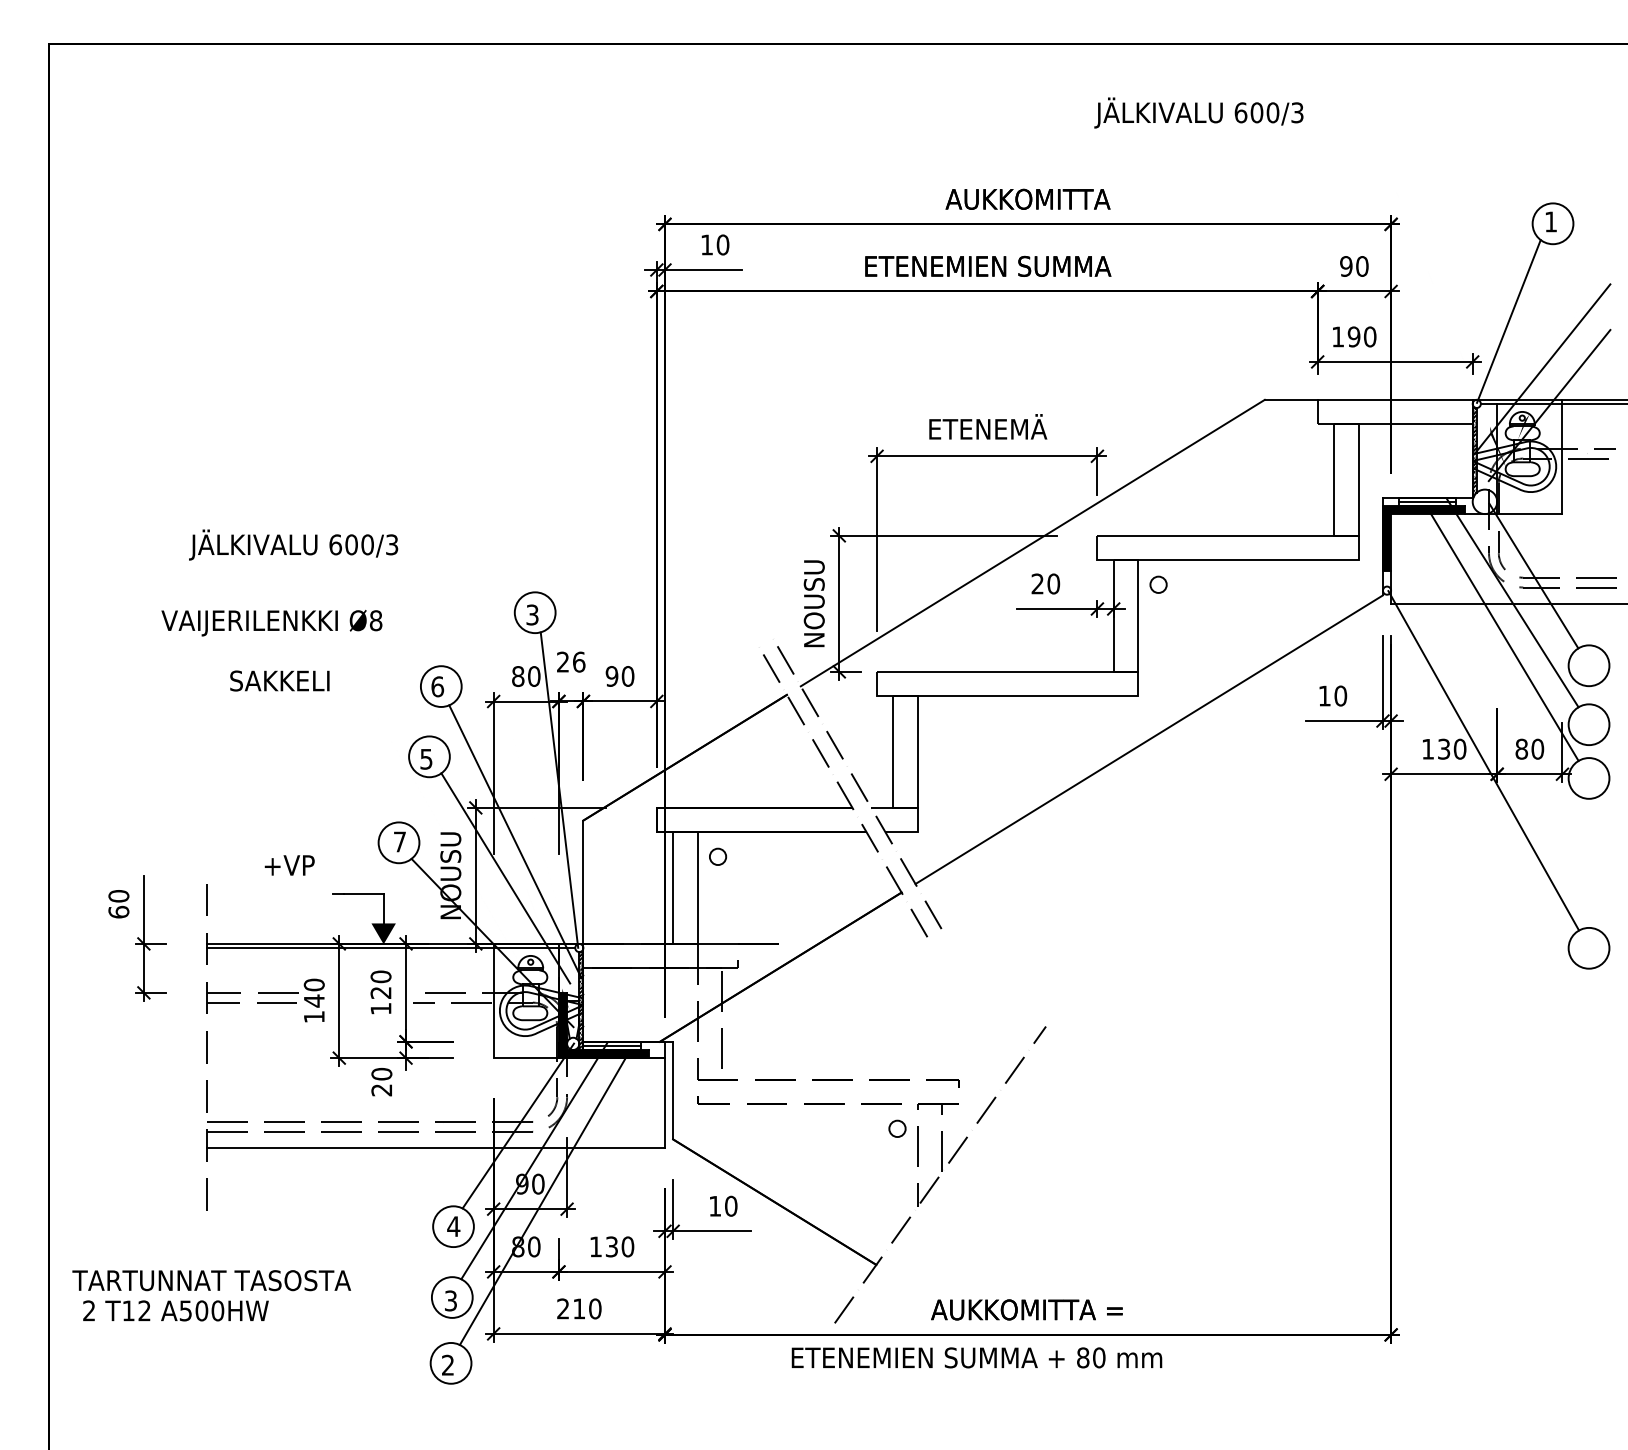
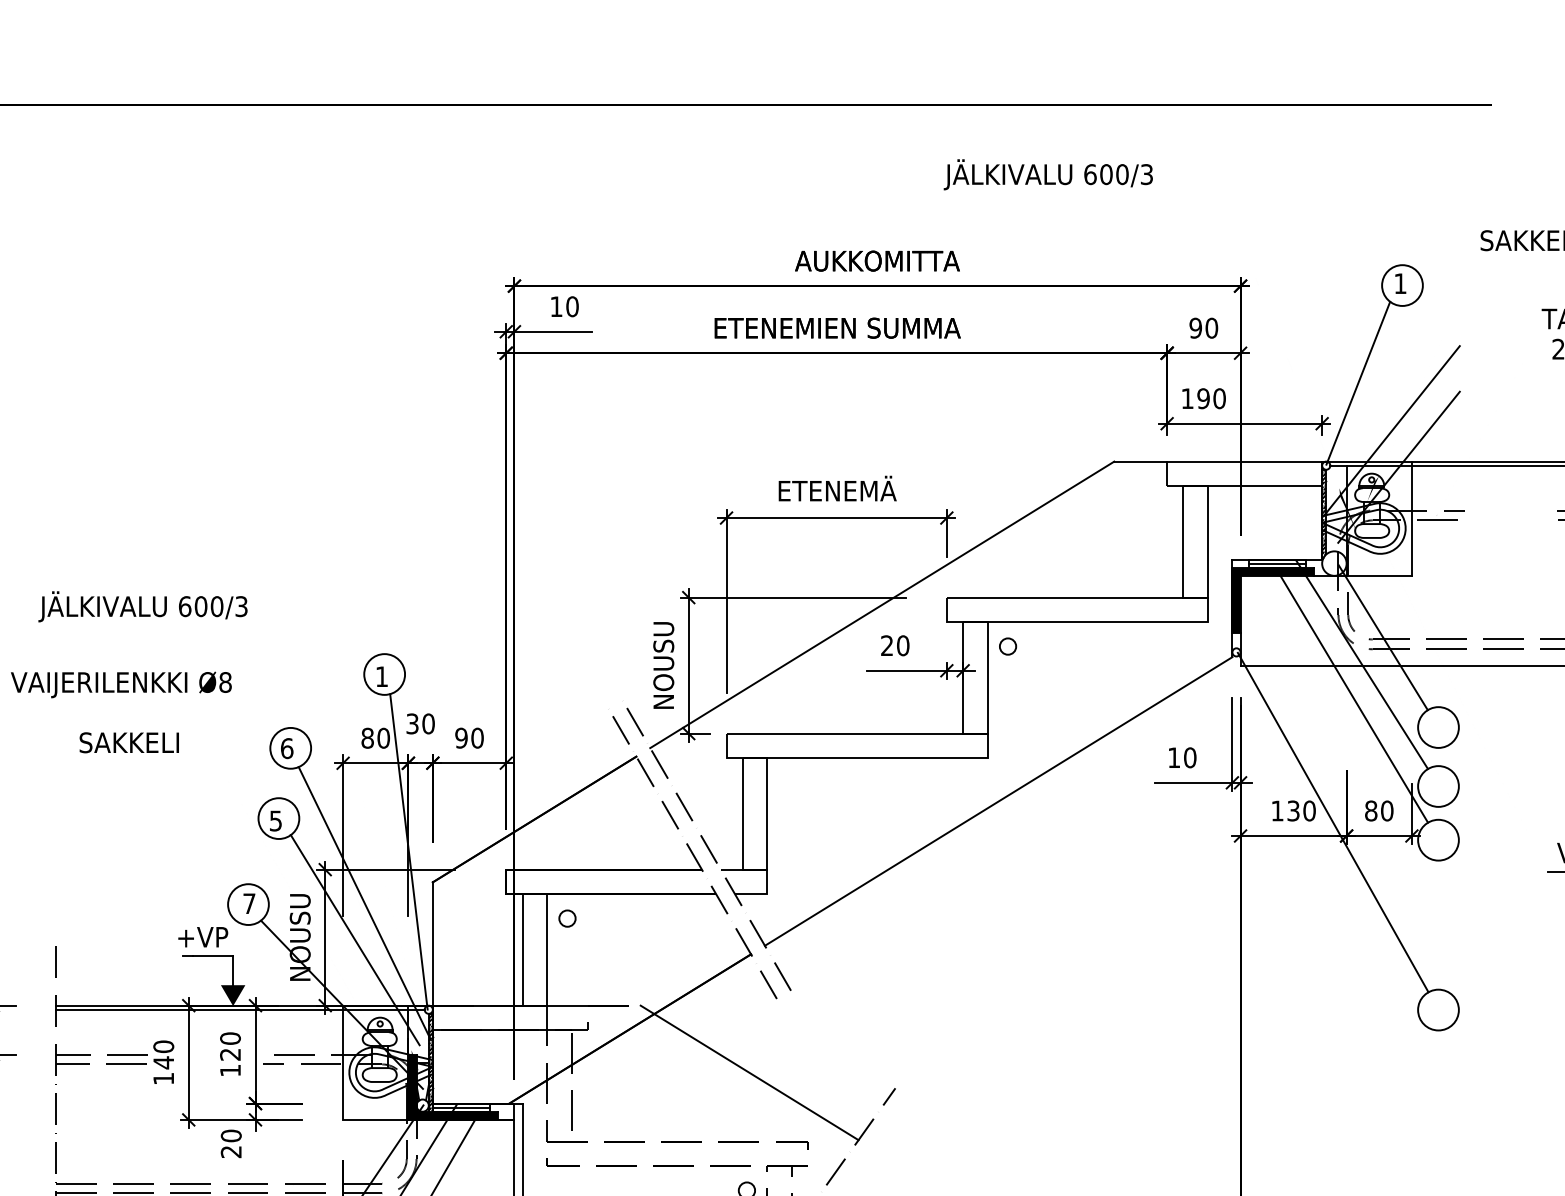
text: (532, 614) -> (381, 676), 3 -> 1
text: (571, 661) -> (420, 723), 26 -> 30
text: (289, 865) -> (202, 937), moved
line: (900, 1010) -> (749, 1072), added

